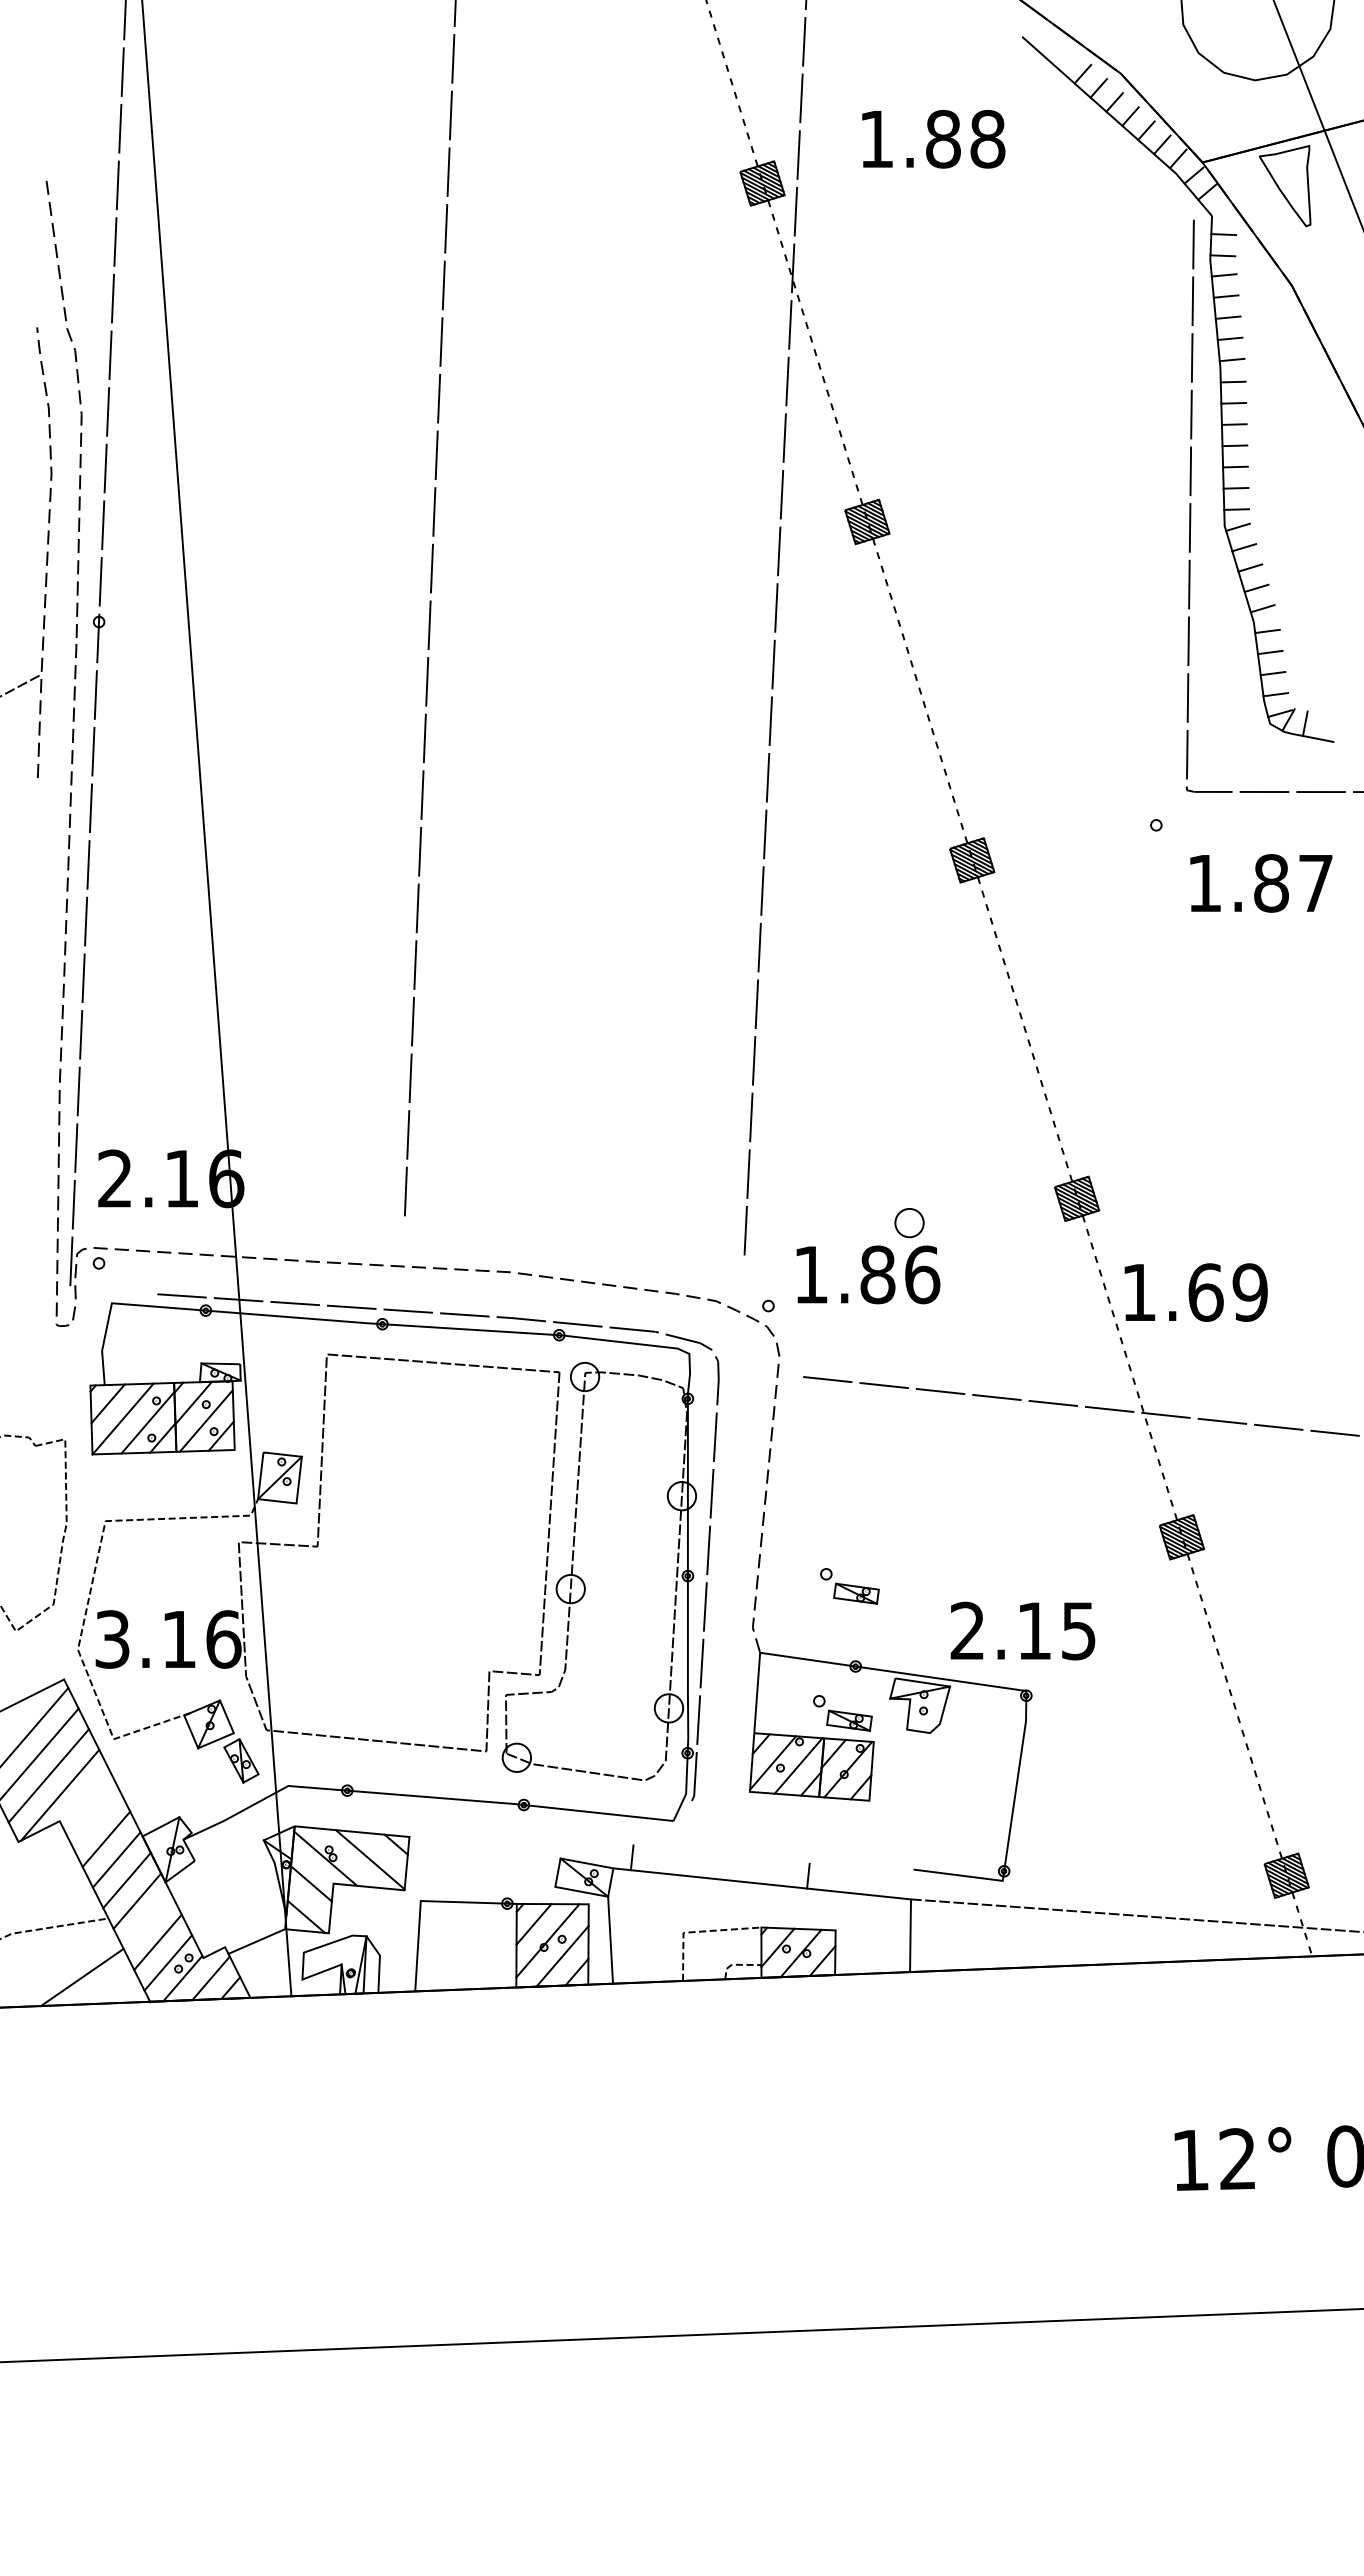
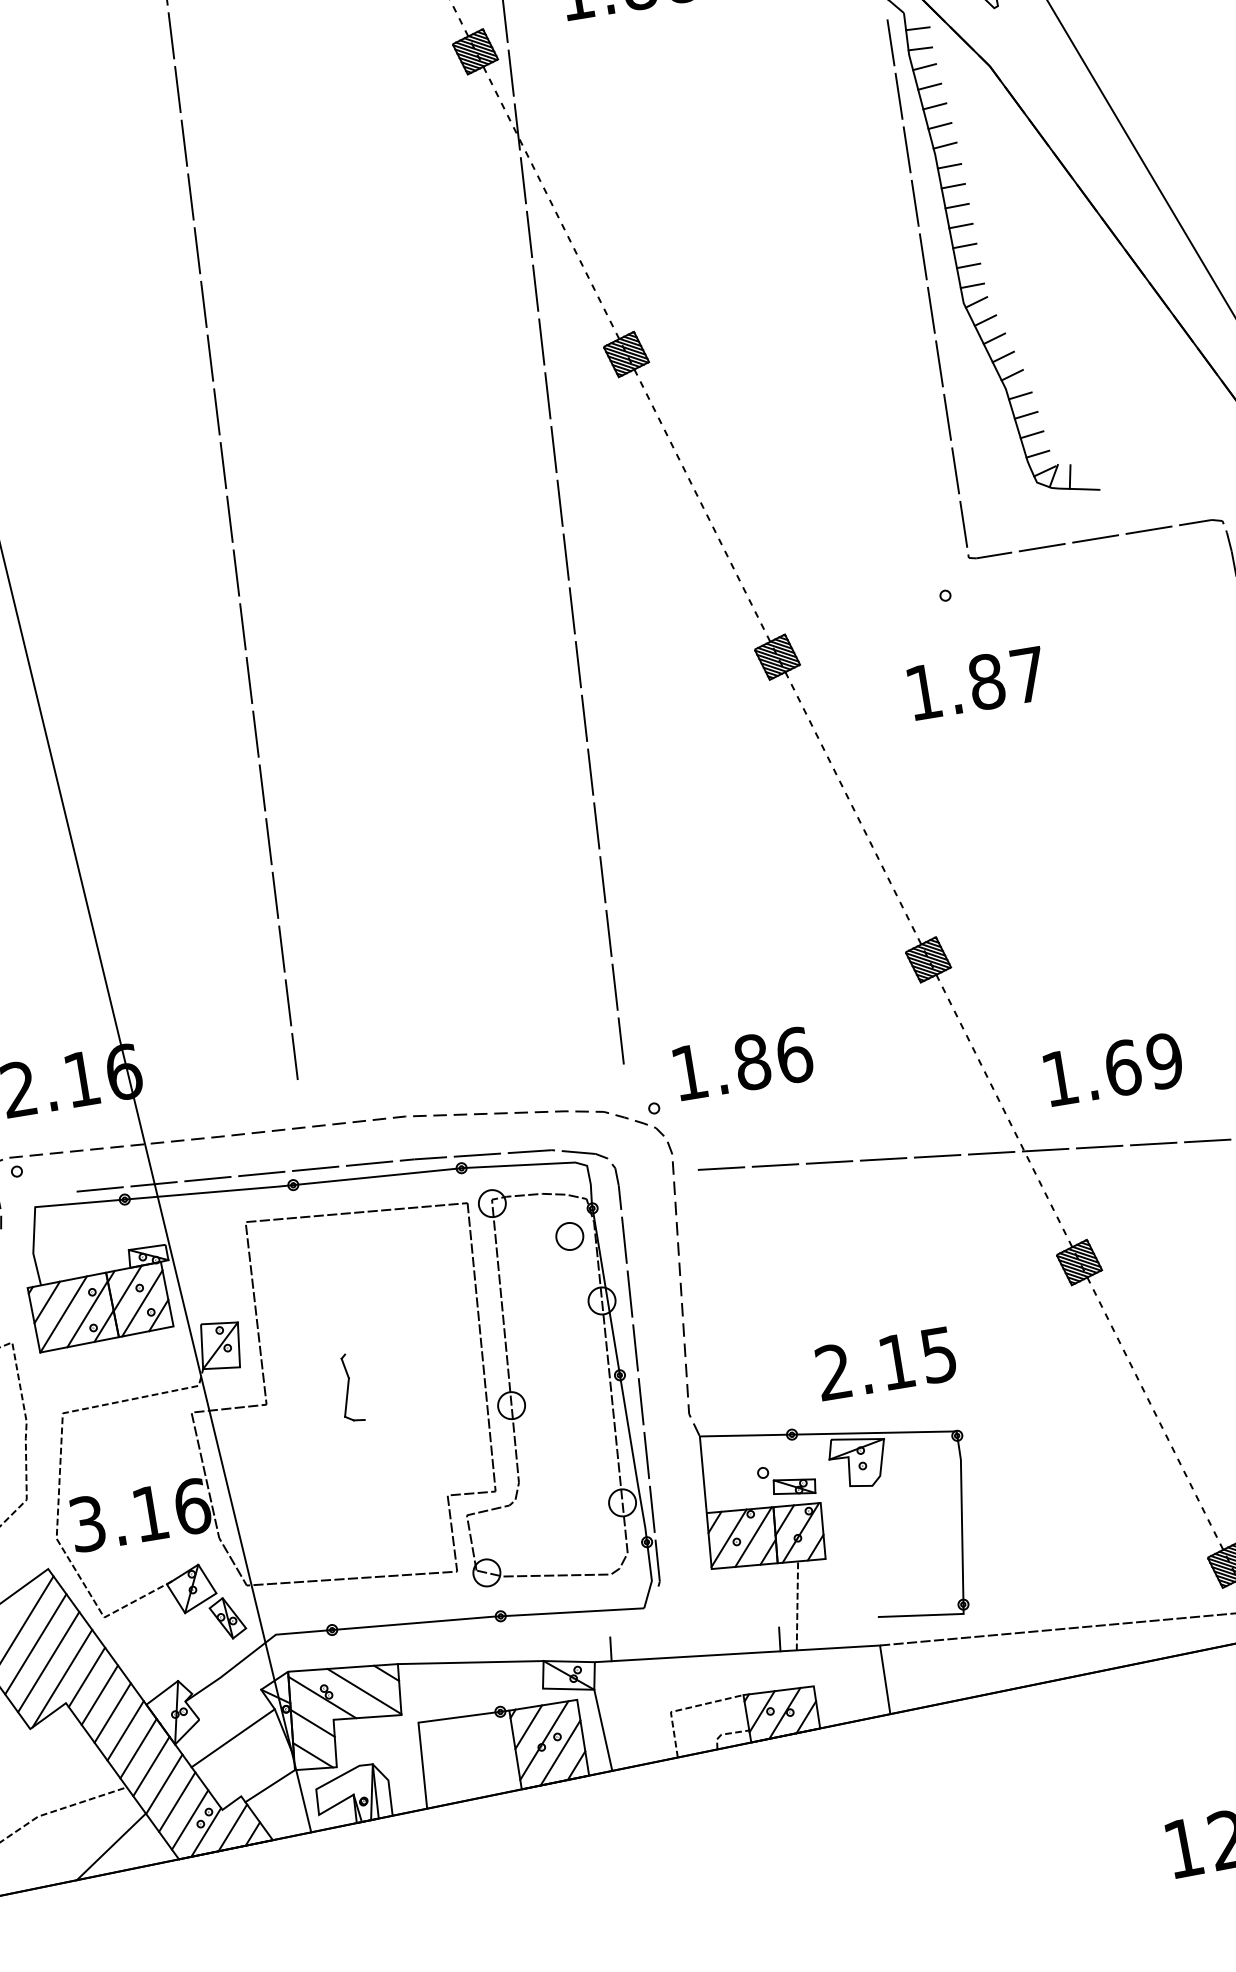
text: (1261, 883) -> (977, 683), moved
part: (909, 1223) -> (569, 1236), moved
text: (1195, 1292) -> (1113, 1069), moved
part: (406, 1543) -> (349, 1388), added
part: (849, 1586) -> (773, 1360), removed
text: (1022, 1630) -> (885, 1363), moved
line: (85, 1797) -> (86, 1676), added
line: (95, 1818) -> (99, 1695), added
line: (832, 1844) -> (797, 1605), added
line: (484, 1847) -> (470, 1662), added
line: (226, 1885) -> (233, 1738), added
line: (147, 1921) -> (164, 1784), added

